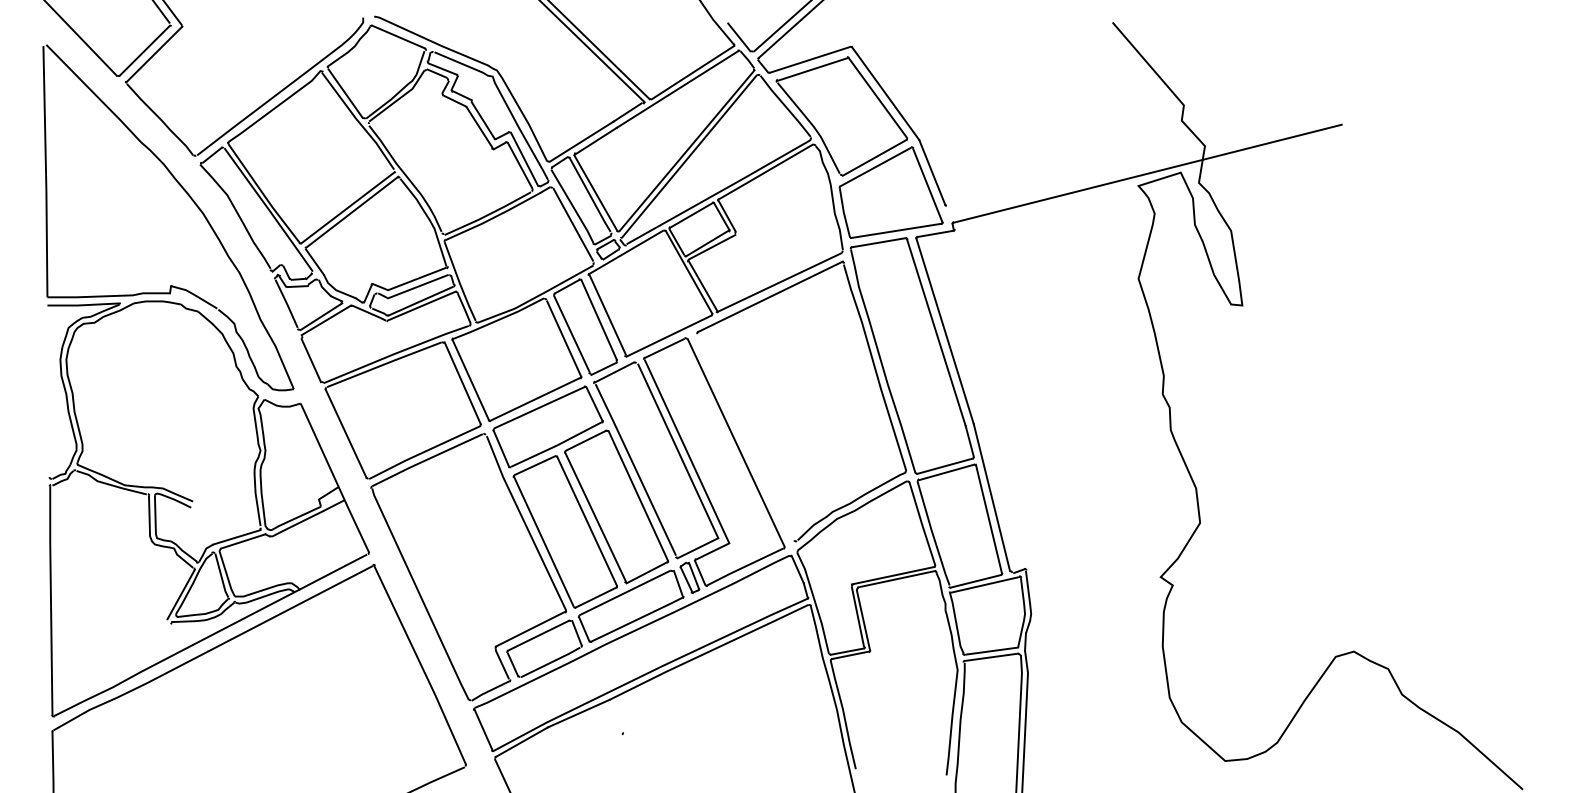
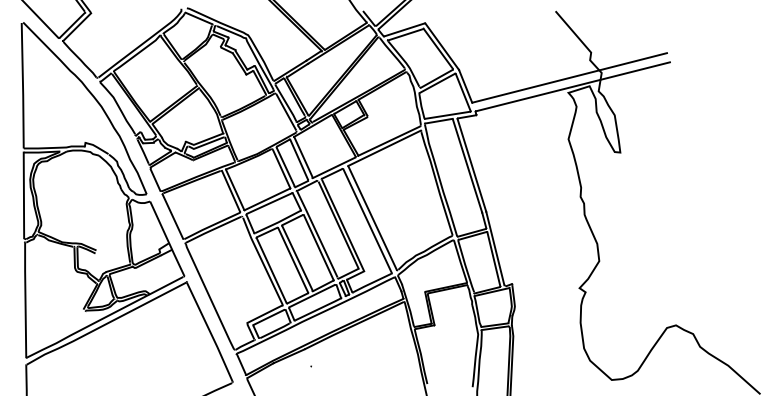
line: (1140, 155) -> (569, 77), added
line: (46, 391) -> (23, 195), added
line: (745, 435) -> (372, 217), added

